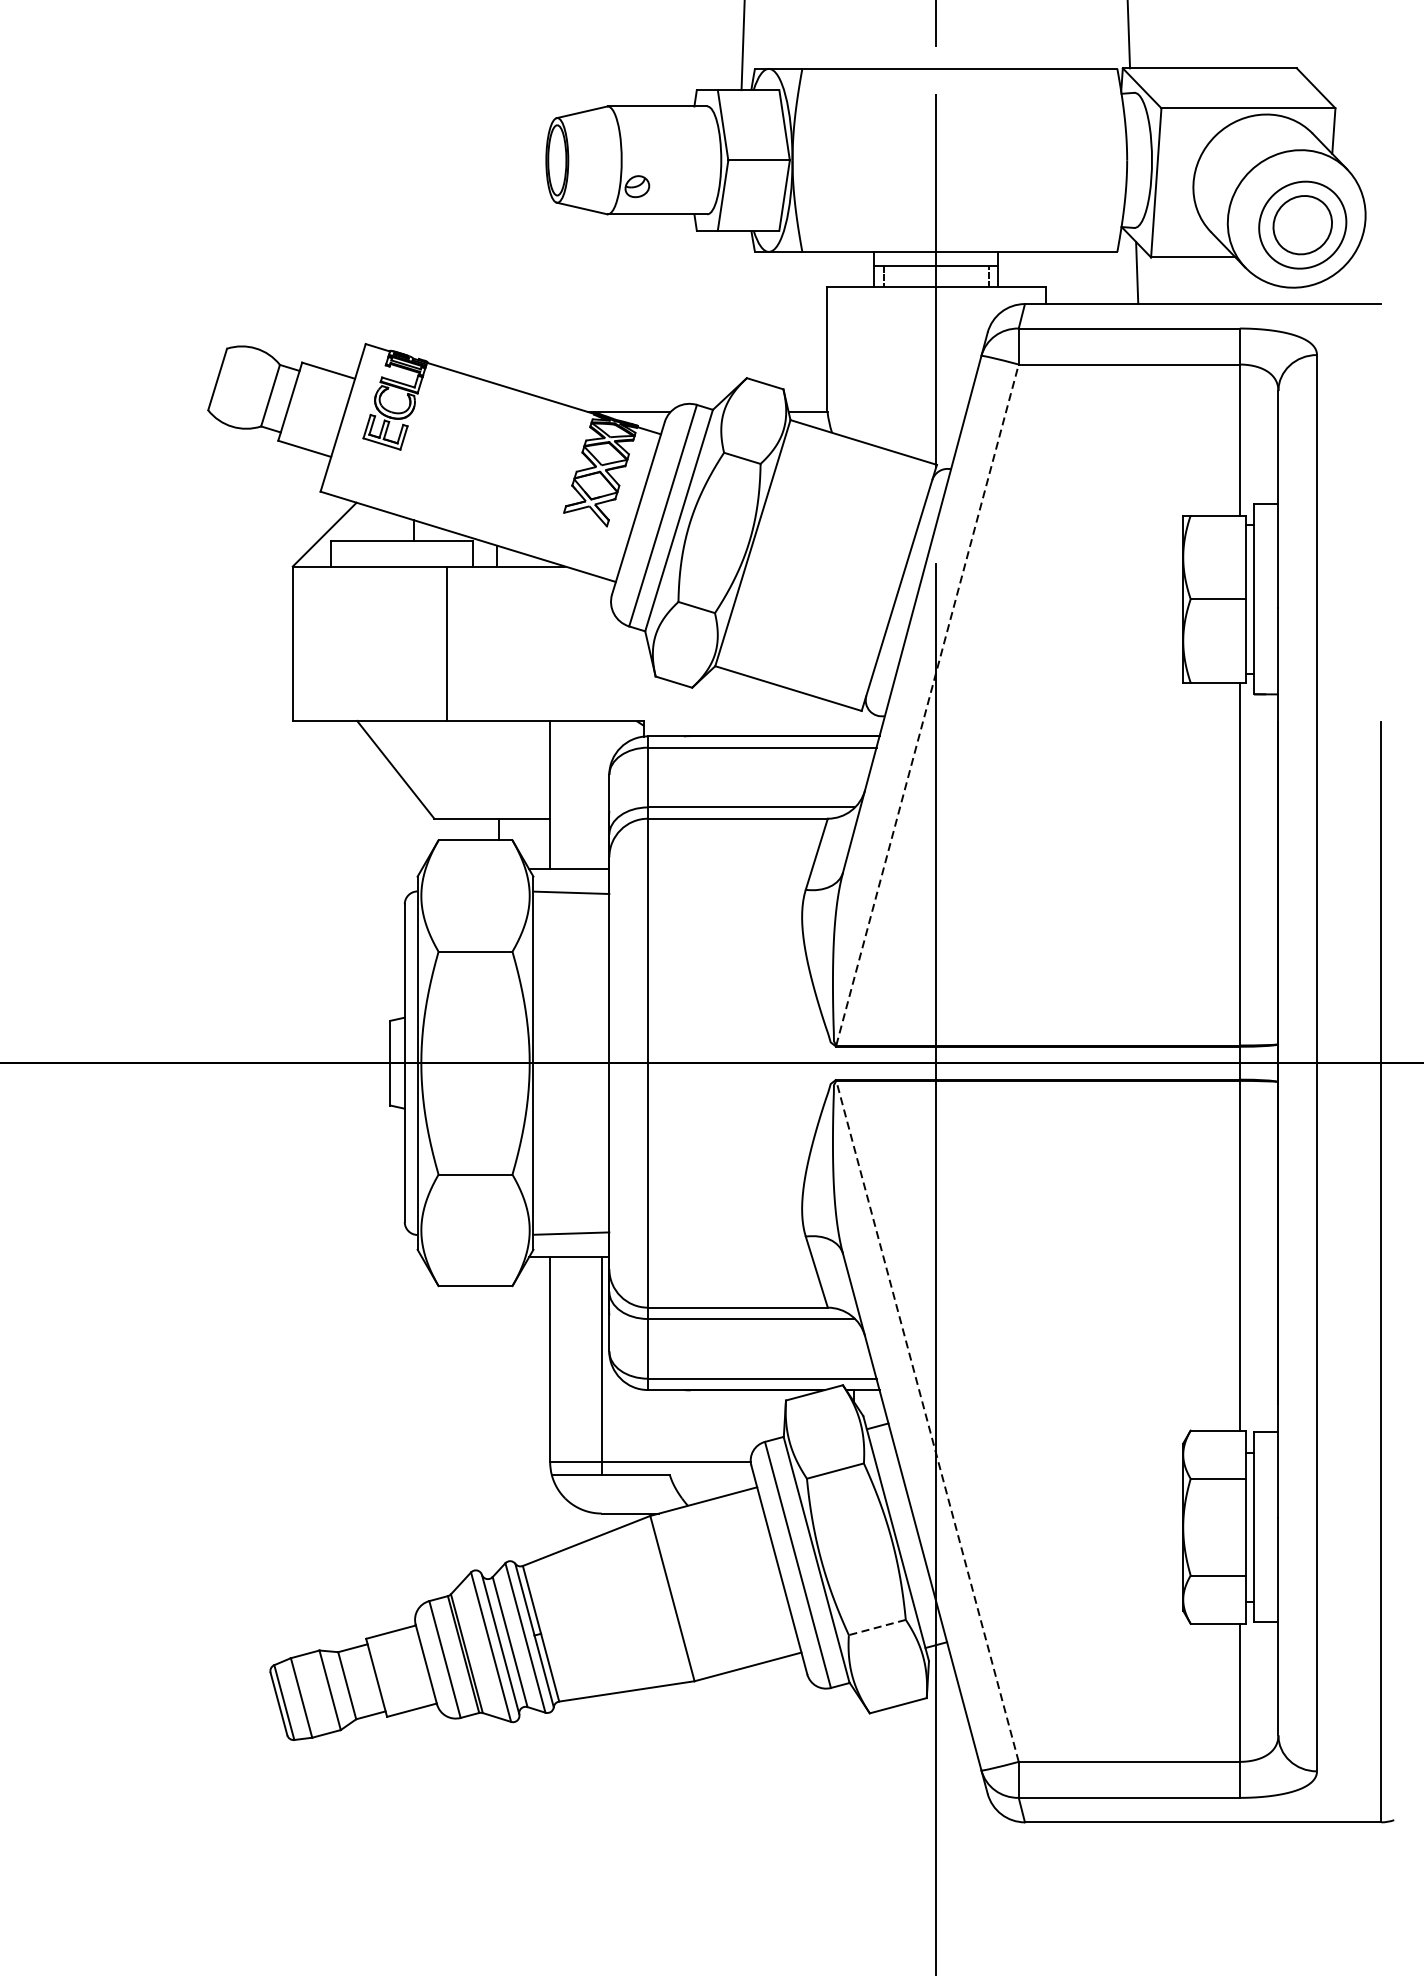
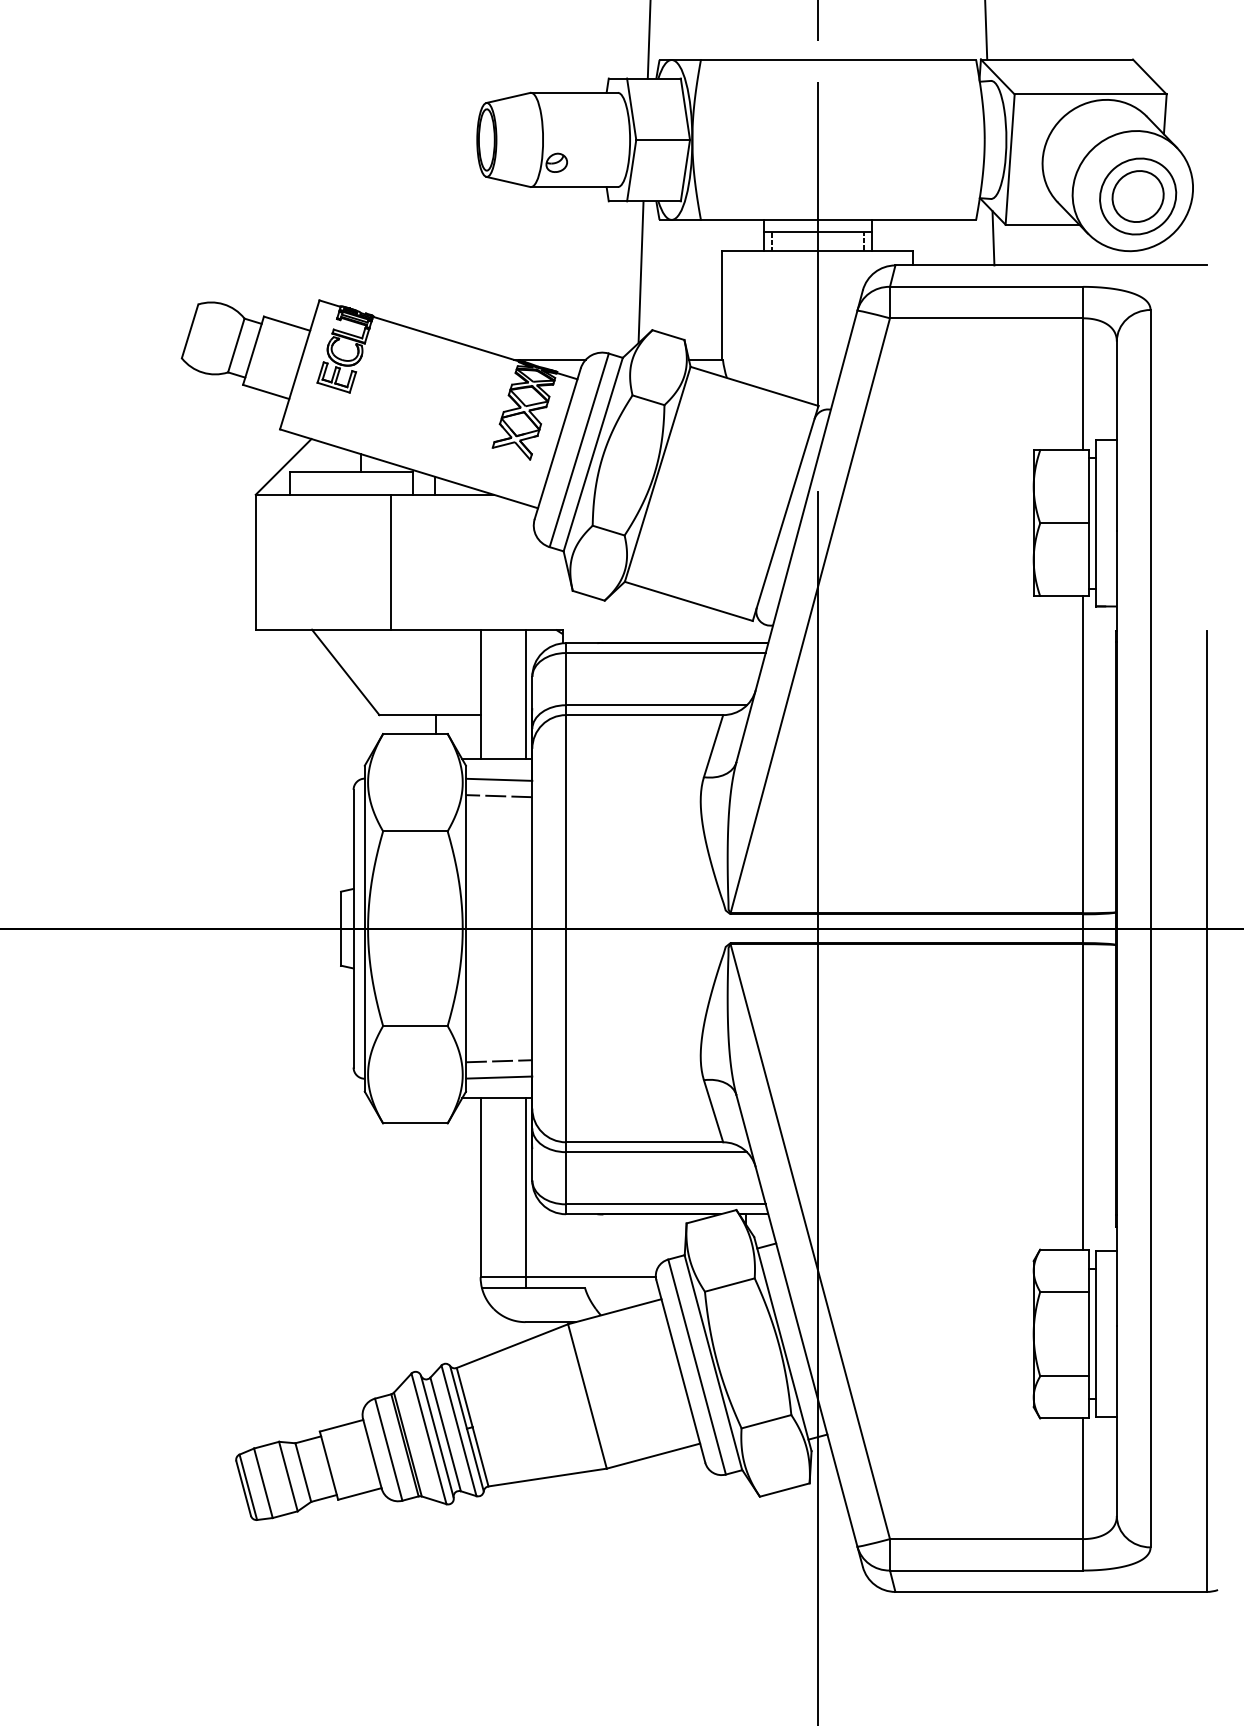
line: (733, 312) -> (640, 272), added
line: (927, 704) -> (810, 615), dashed -> solid
line: (601, 795) -> (525, 694), added
line: (570, 911) -> (498, 796), added
line: (570, 1215) -> (498, 1061), added
line: (927, 1421) -> (810, 1241), dashed -> solid
line: (877, 1627) -> (766, 1421), dashed -> solid

